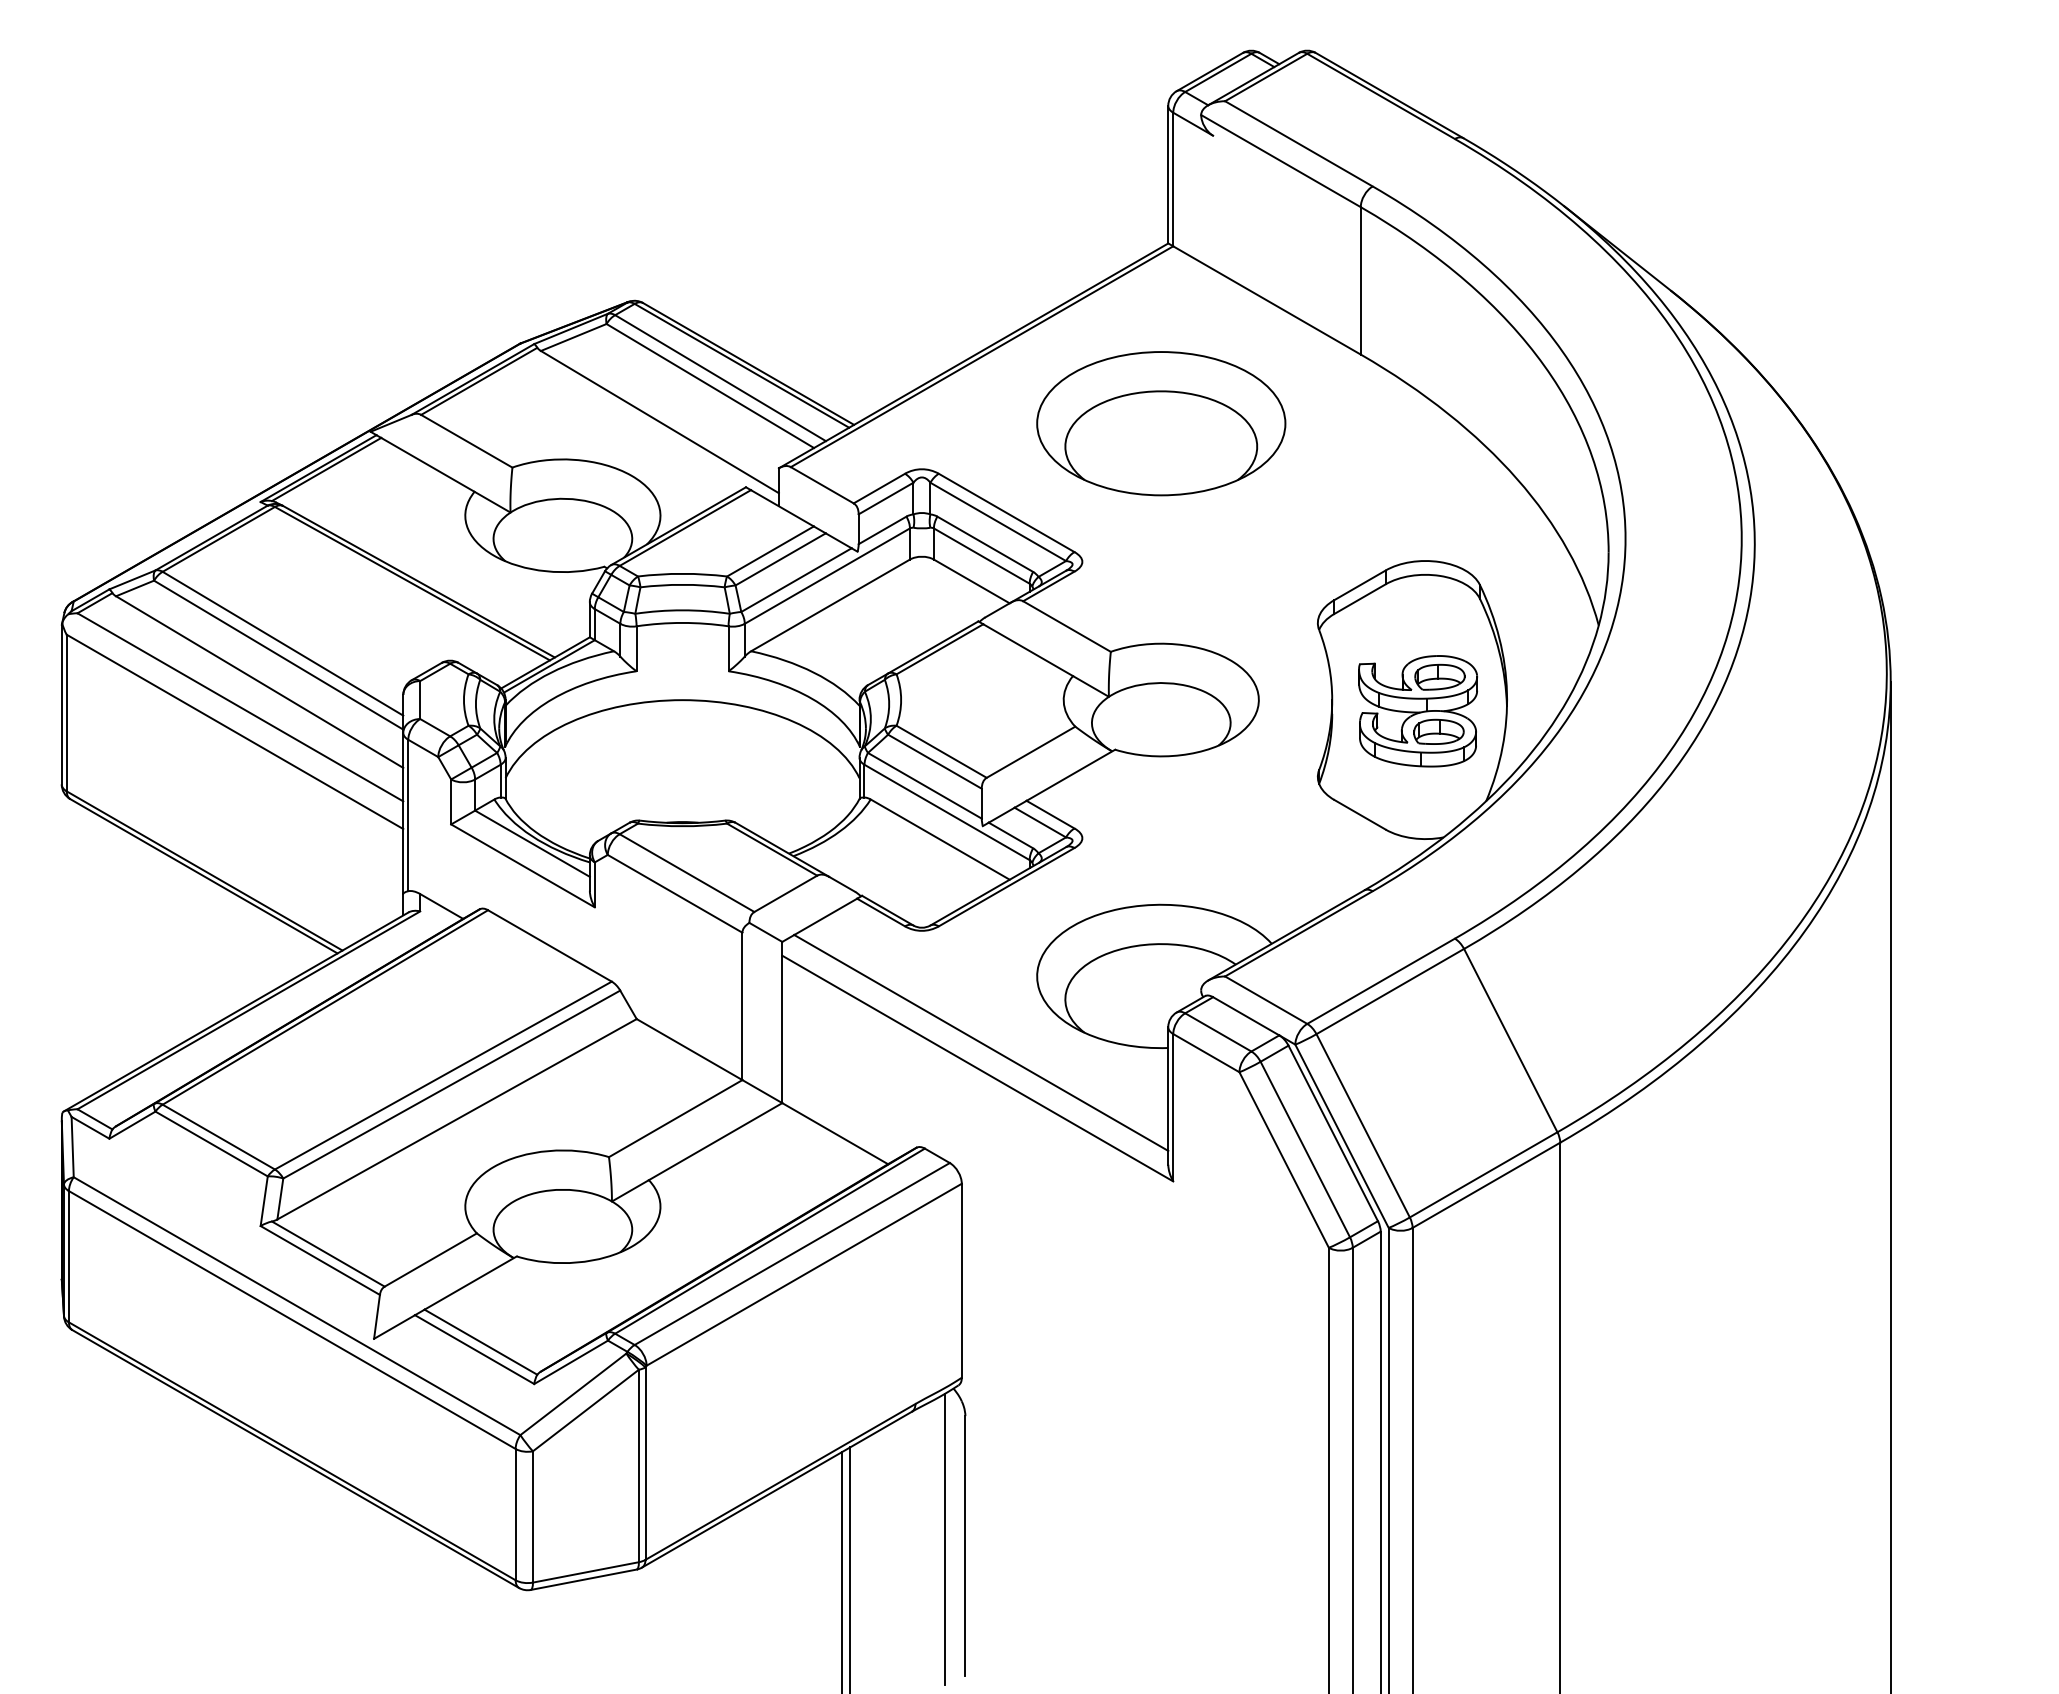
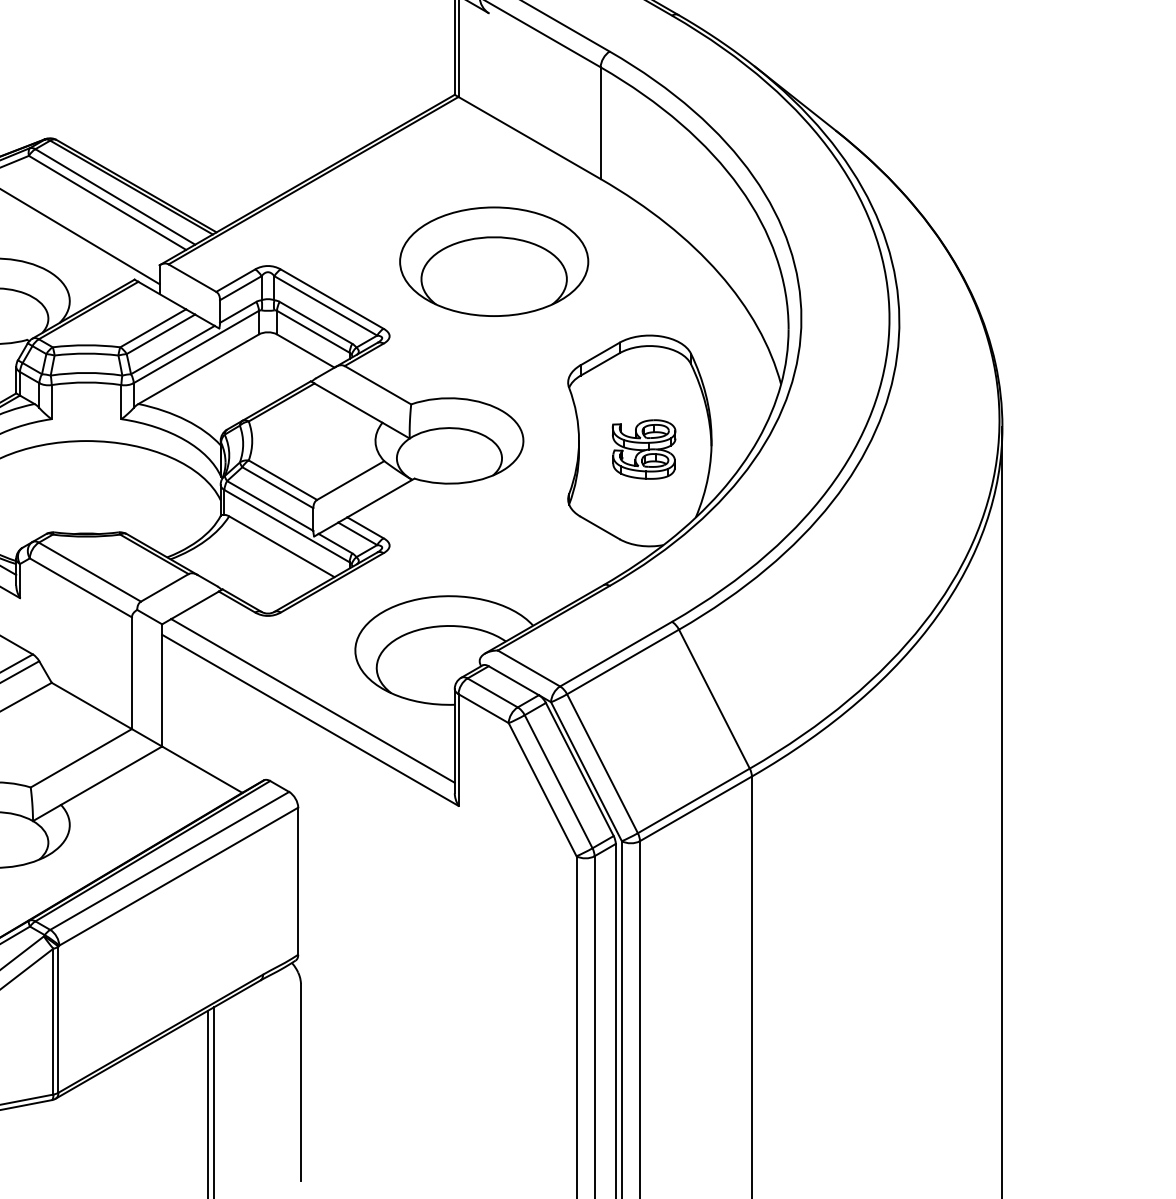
part: (1161, 423) -> (494, 261), moved
part: (1417, 711) -> (643, 449), size x0.7
line: (945, 1539) -> (285, 1077), removed

